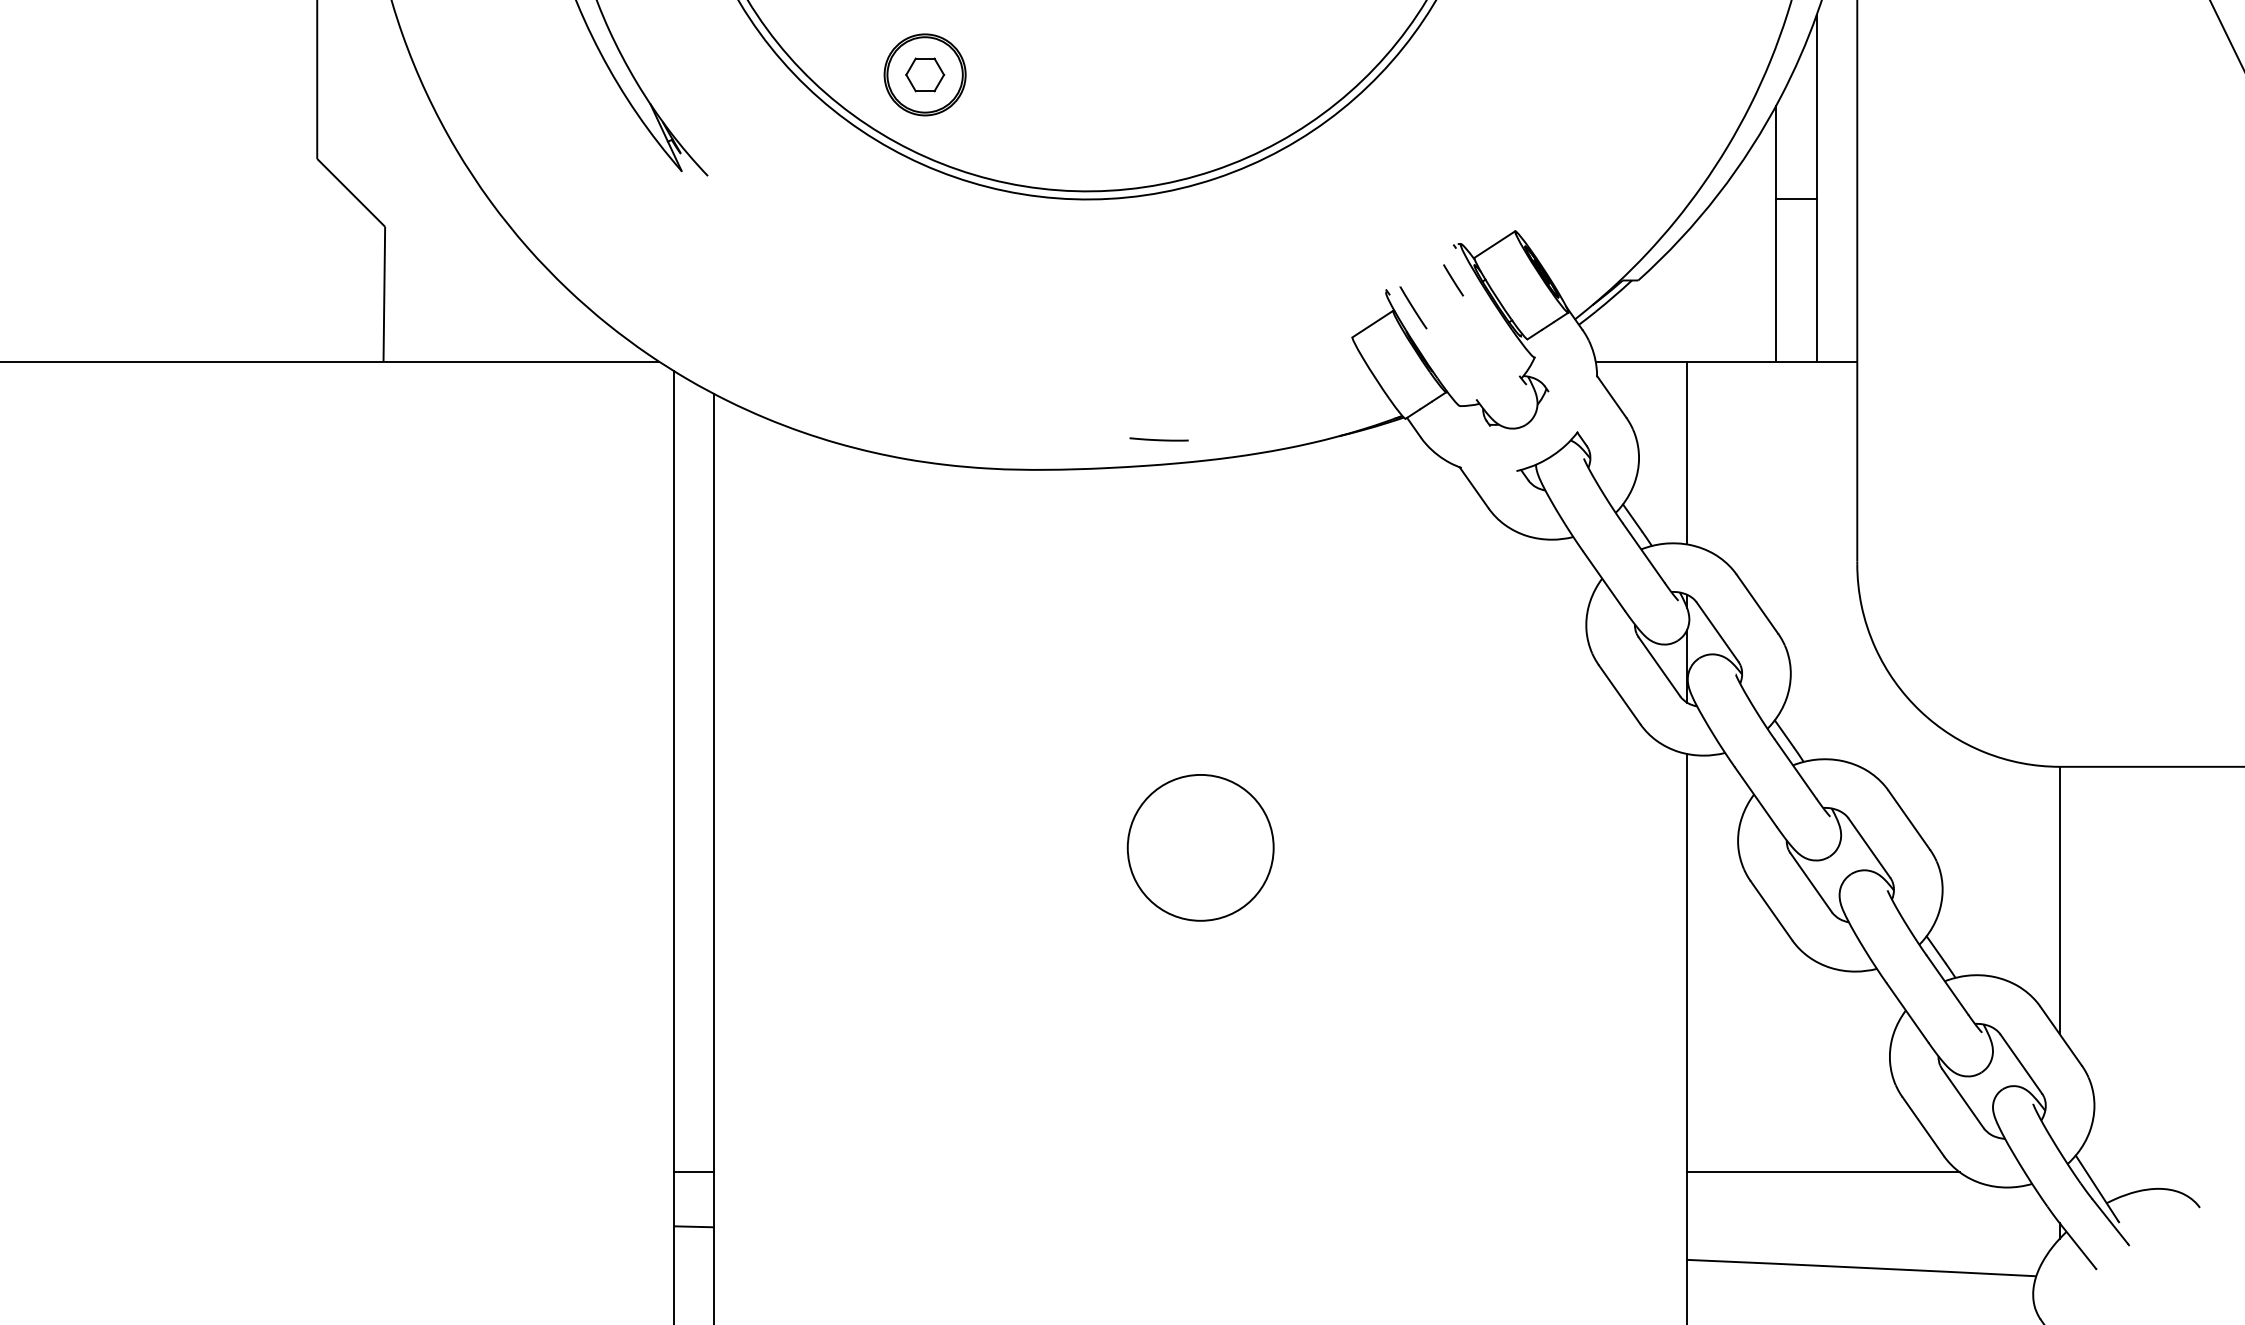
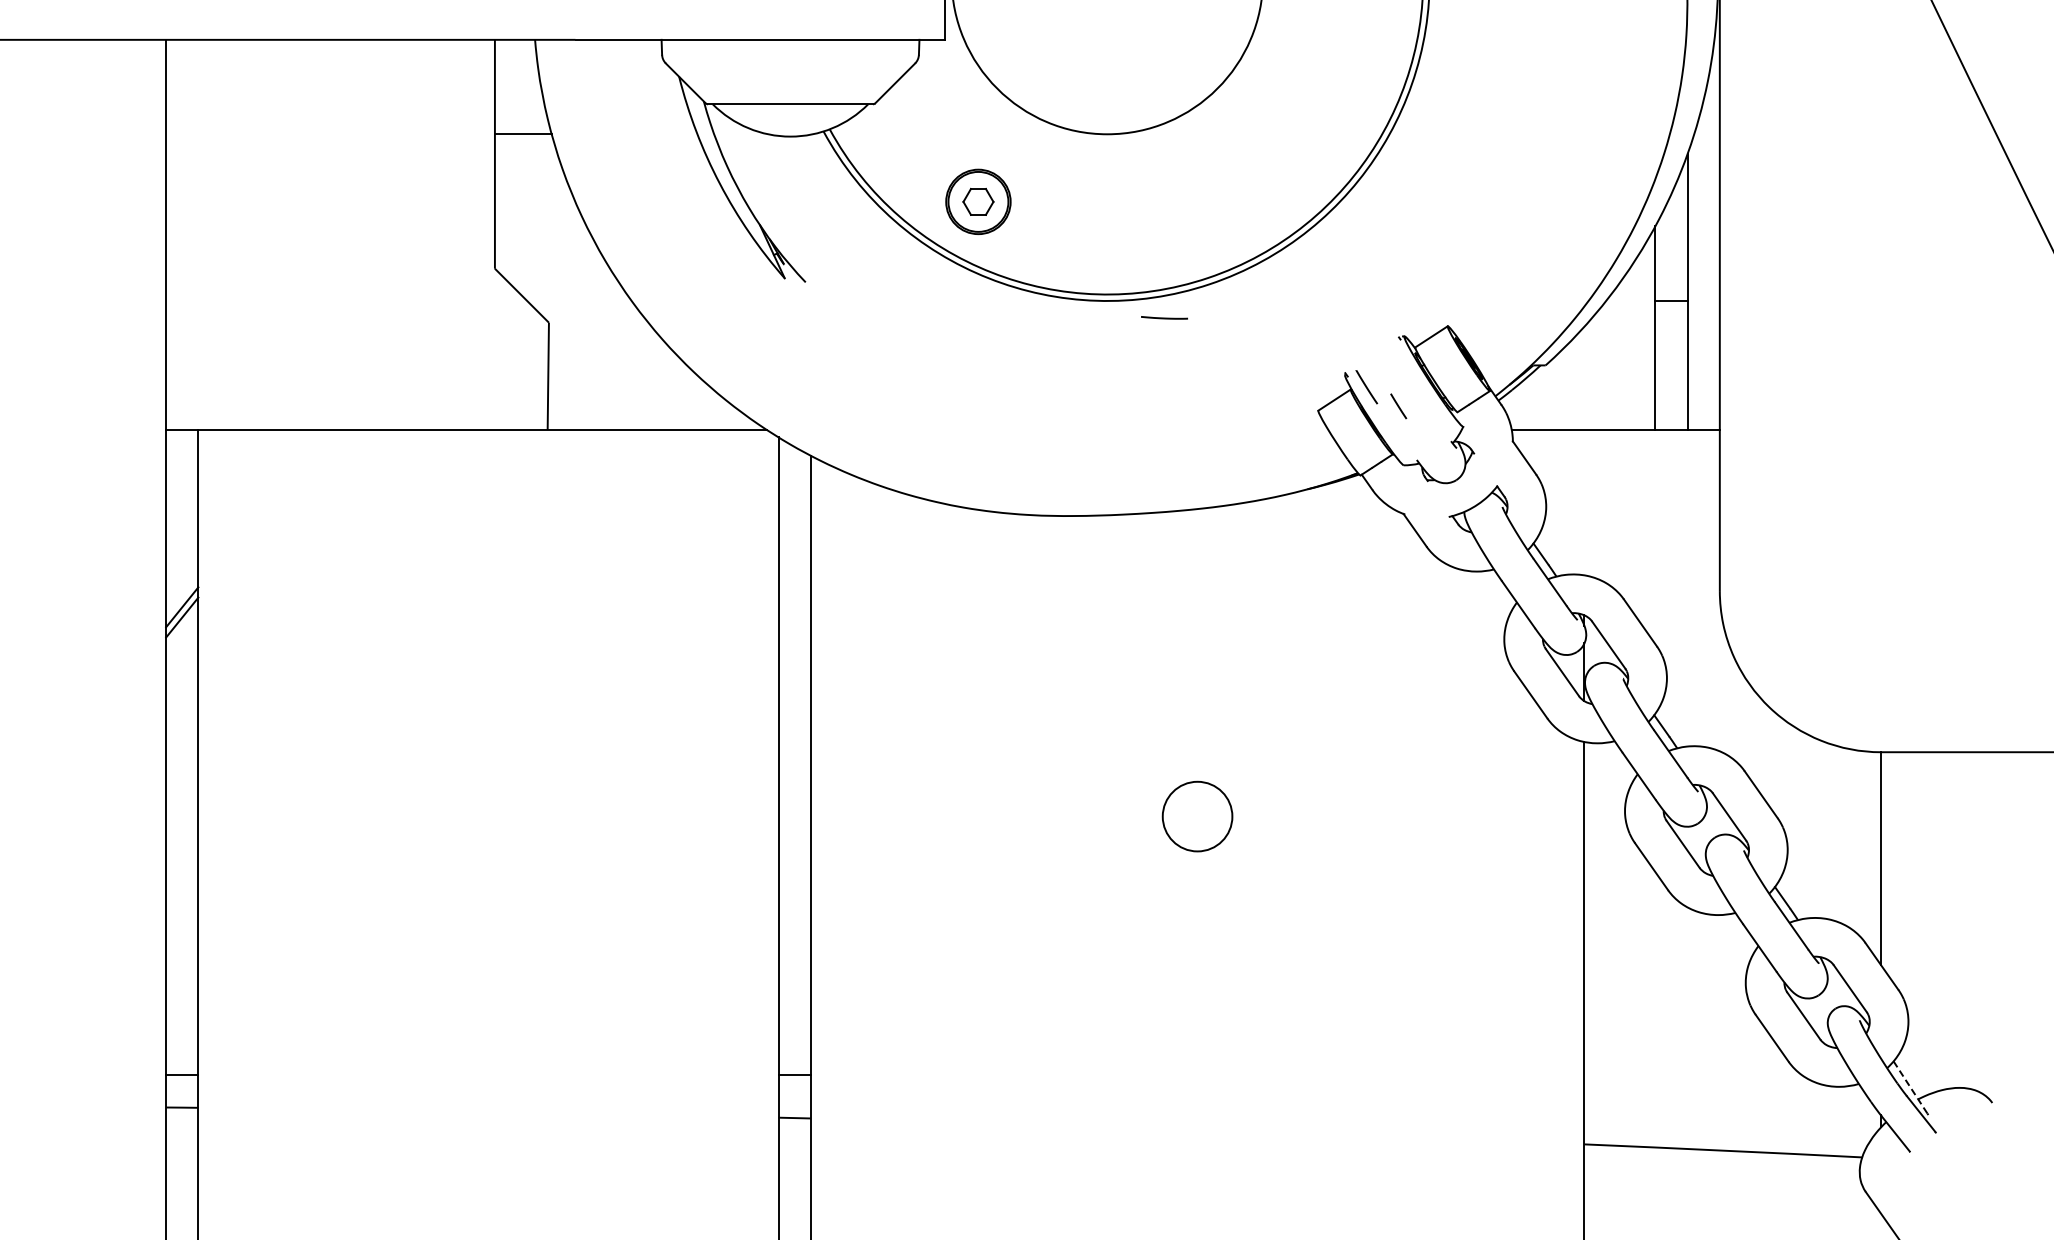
line: (1453, 280) -> (1398, 406), moved
line: (1159, 439) -> (1164, 317), moved
line: (1687, 452) -> (1584, 502), removed
circle: (1200, 847) -> (1197, 816), size x0.6
line: (1822, 1172) -> (1692, 1074), removed
line: (2097, 1188) -> (1910, 1087), solid -> dashed

